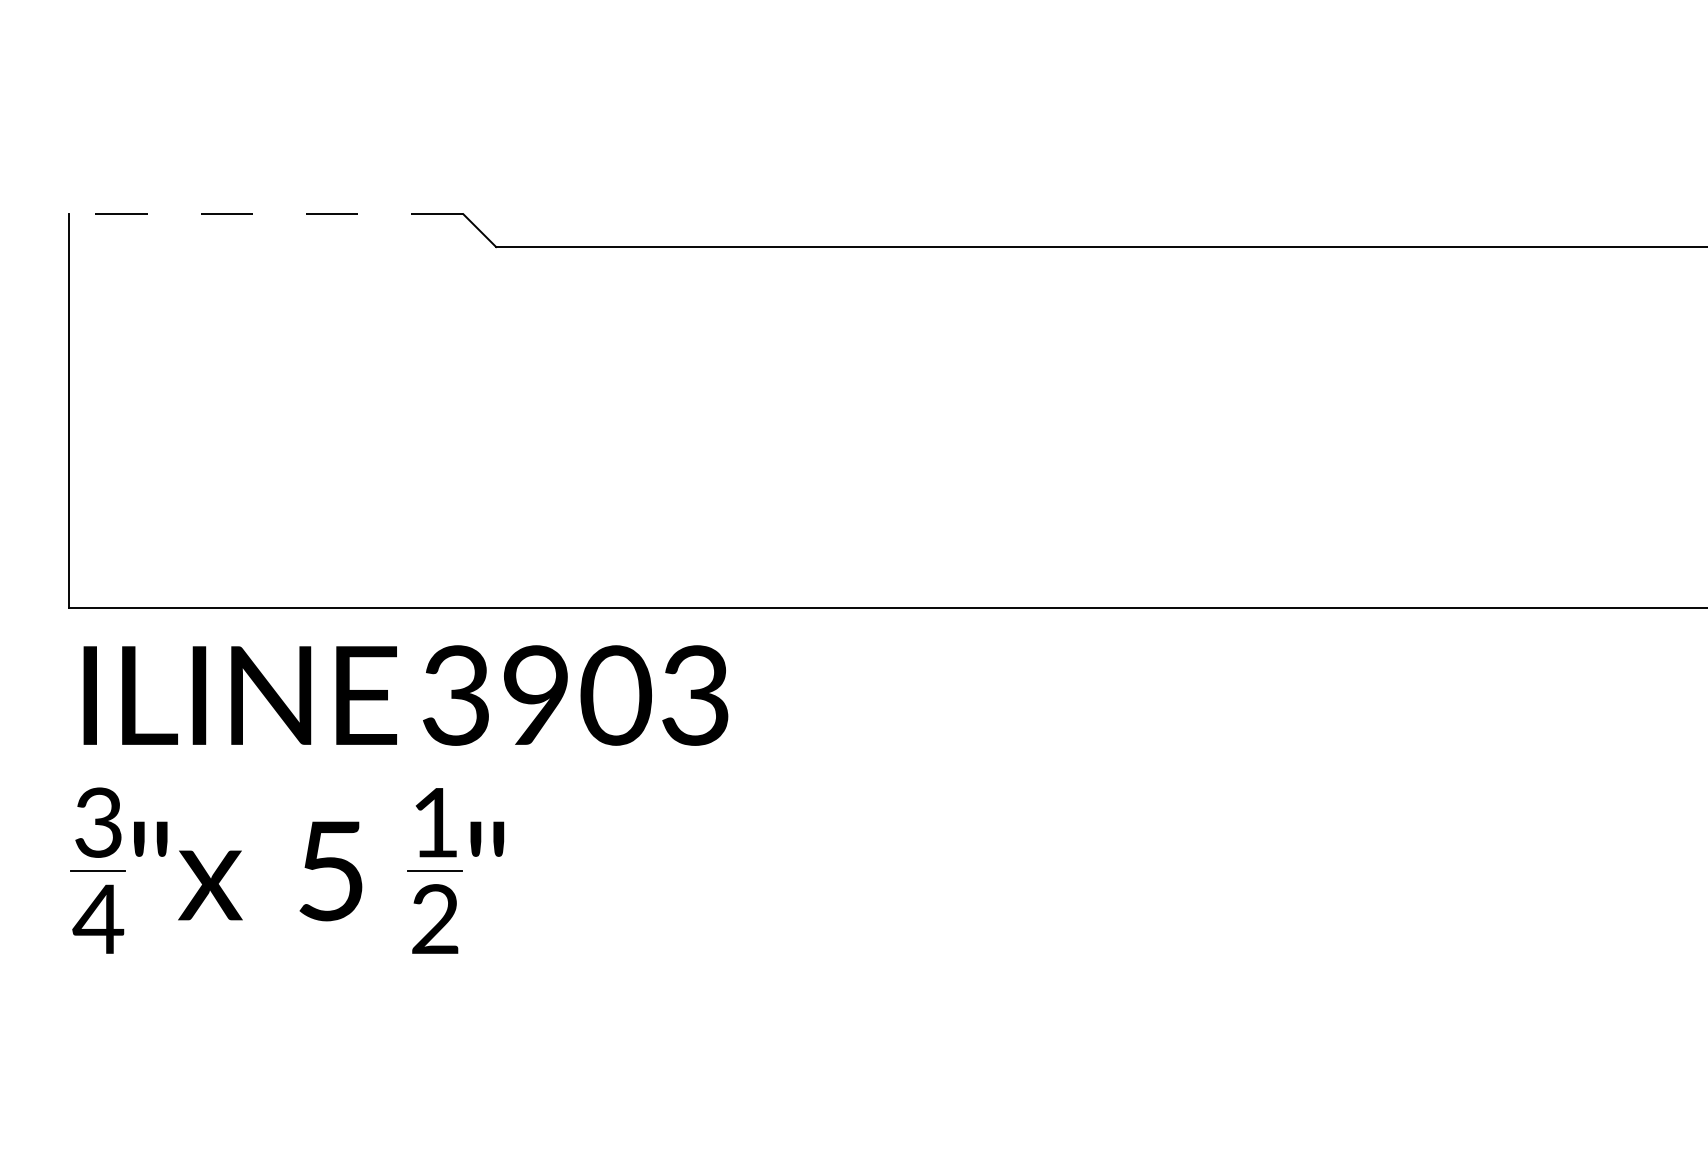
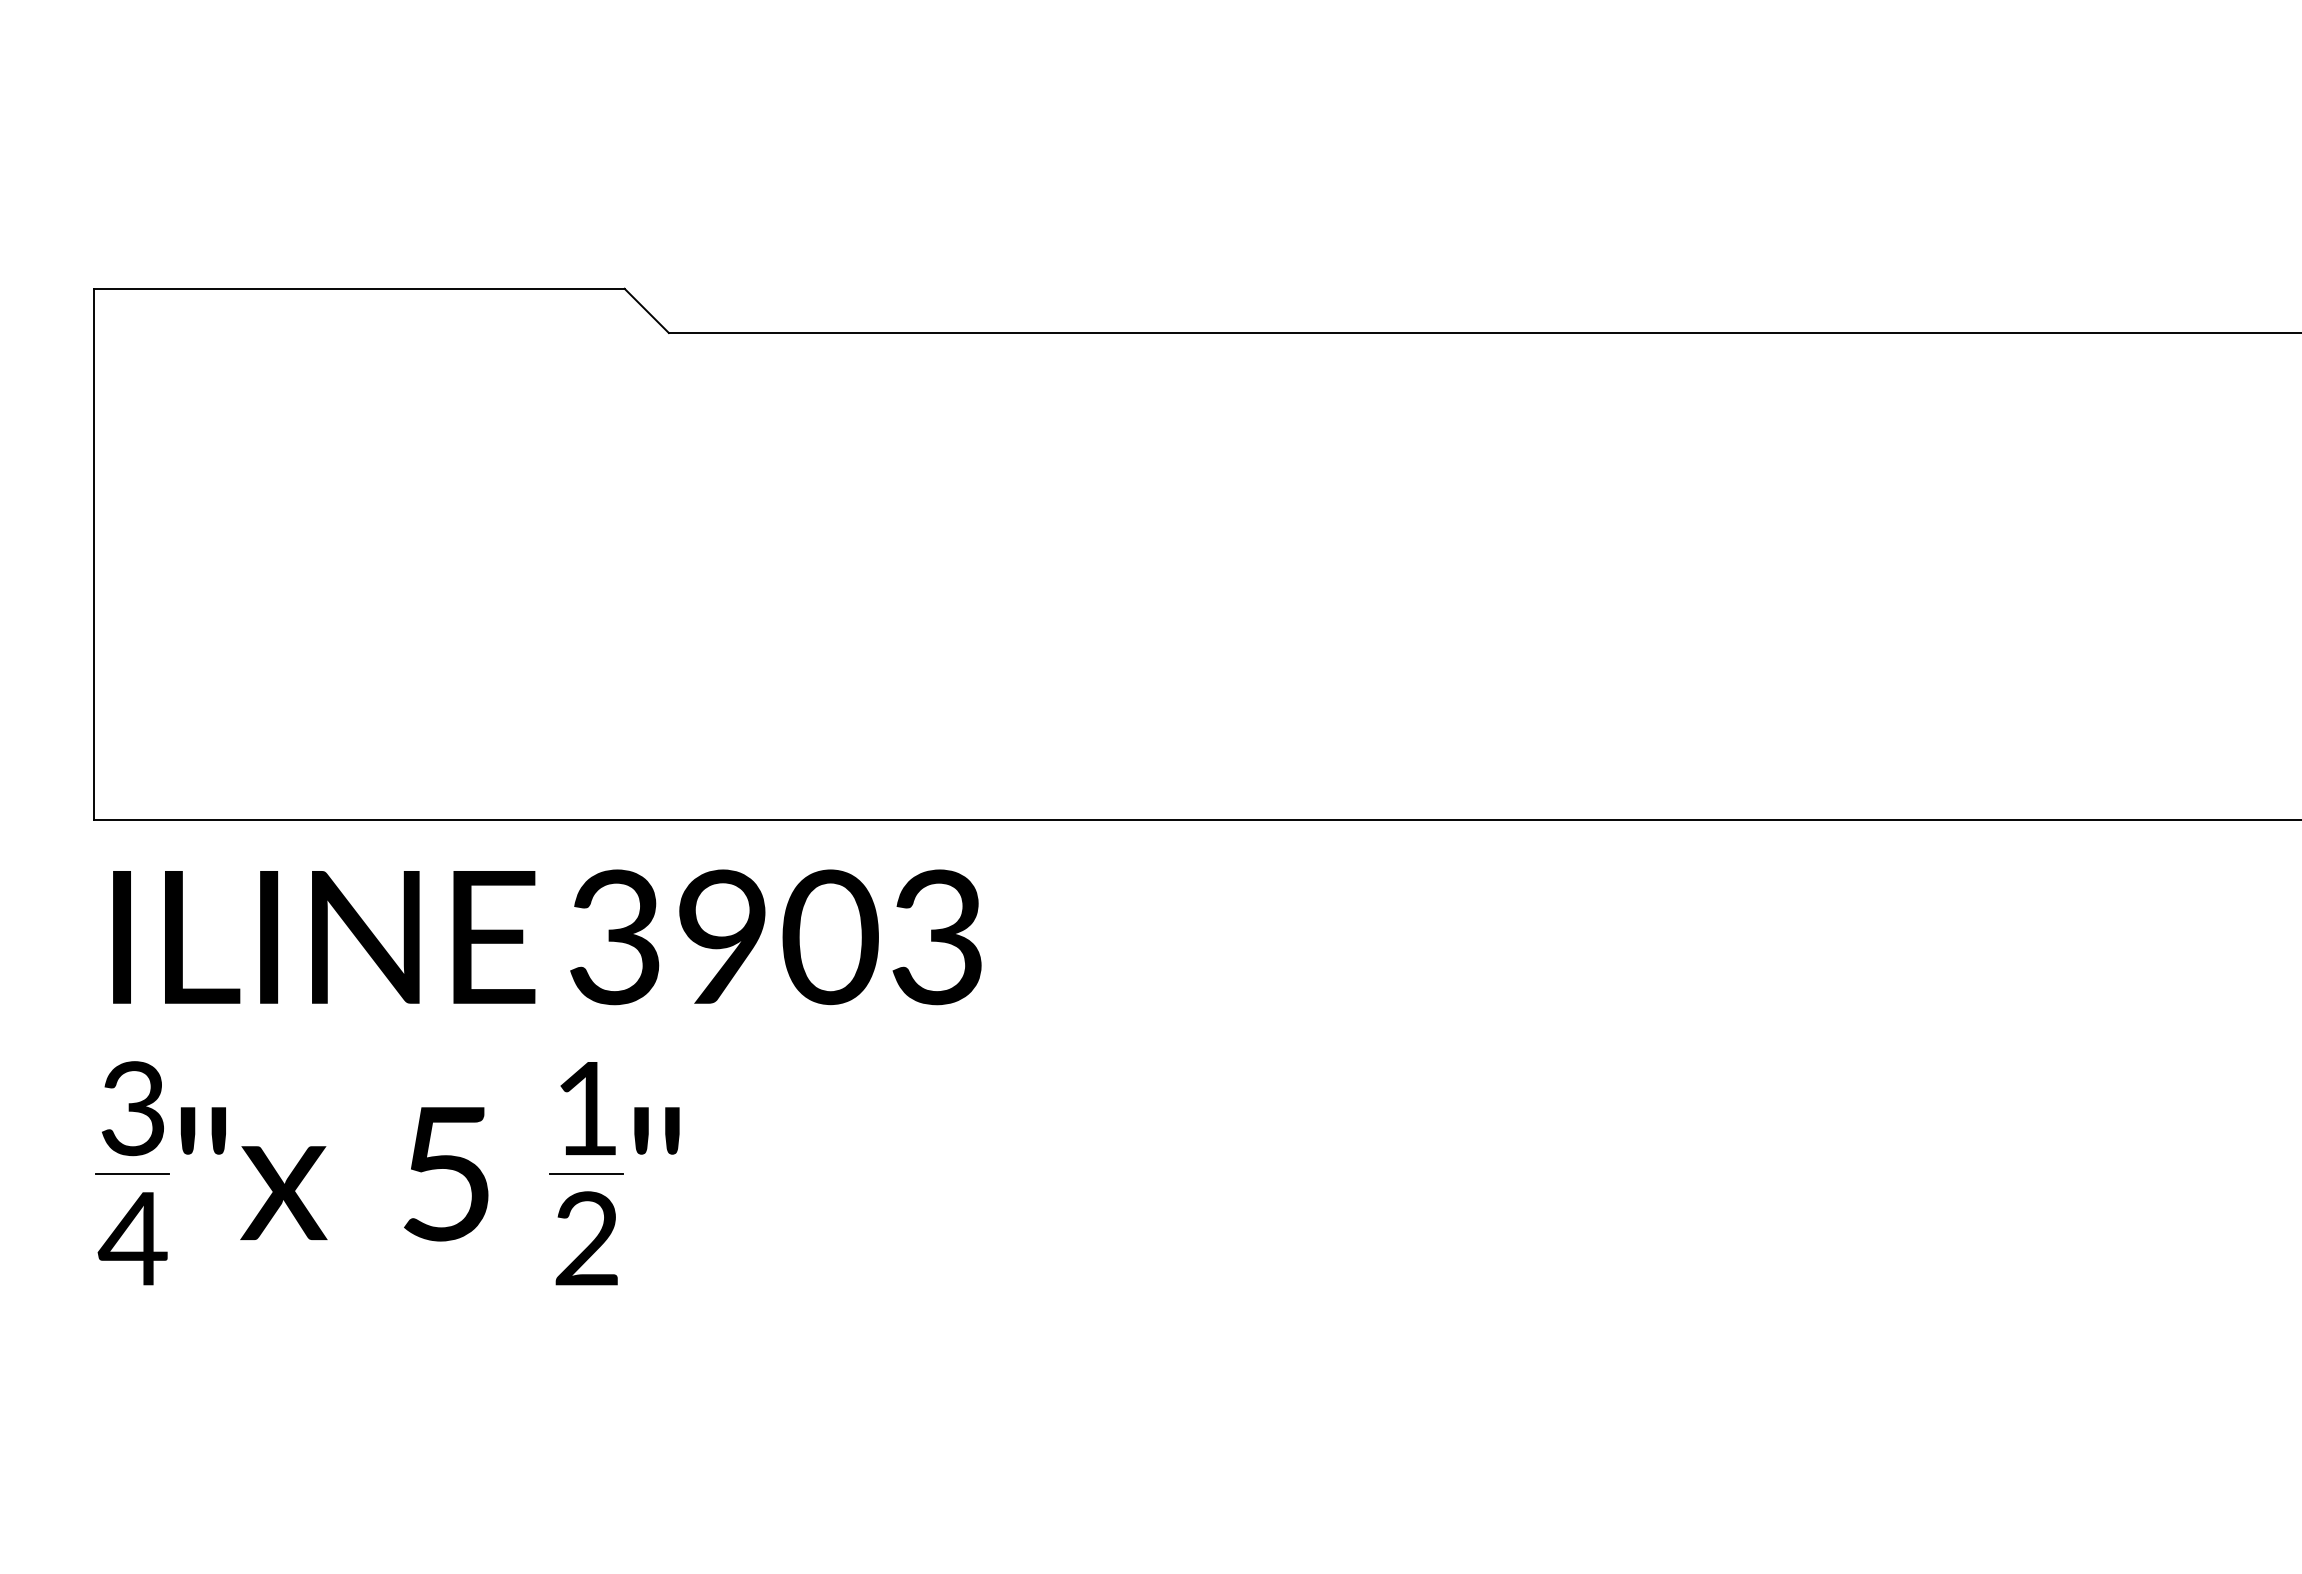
line: (266, 214) -> (359, 288), dashed -> solid

